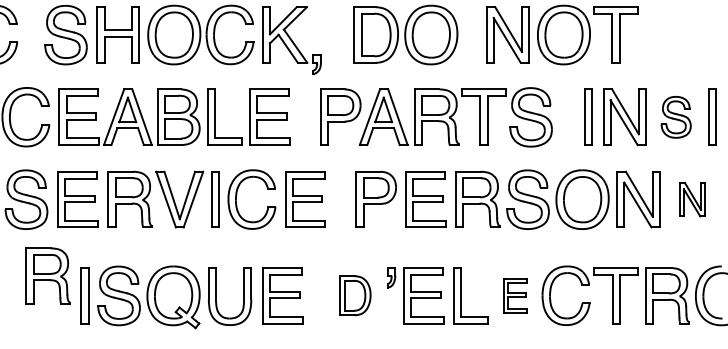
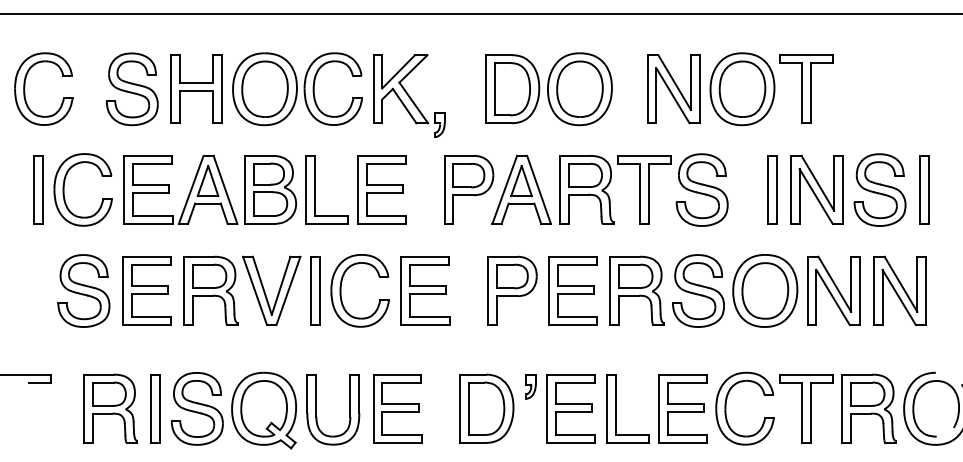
part: (675, 116) -> (879, 189), size x1.43
part: (692, 199) -> (899, 290), size x1.67
part: (48, 276) -> (110, 408), moved
part: (355, 295) -> (486, 408), size x1.43
part: (515, 295) -> (682, 408), size x1.67

